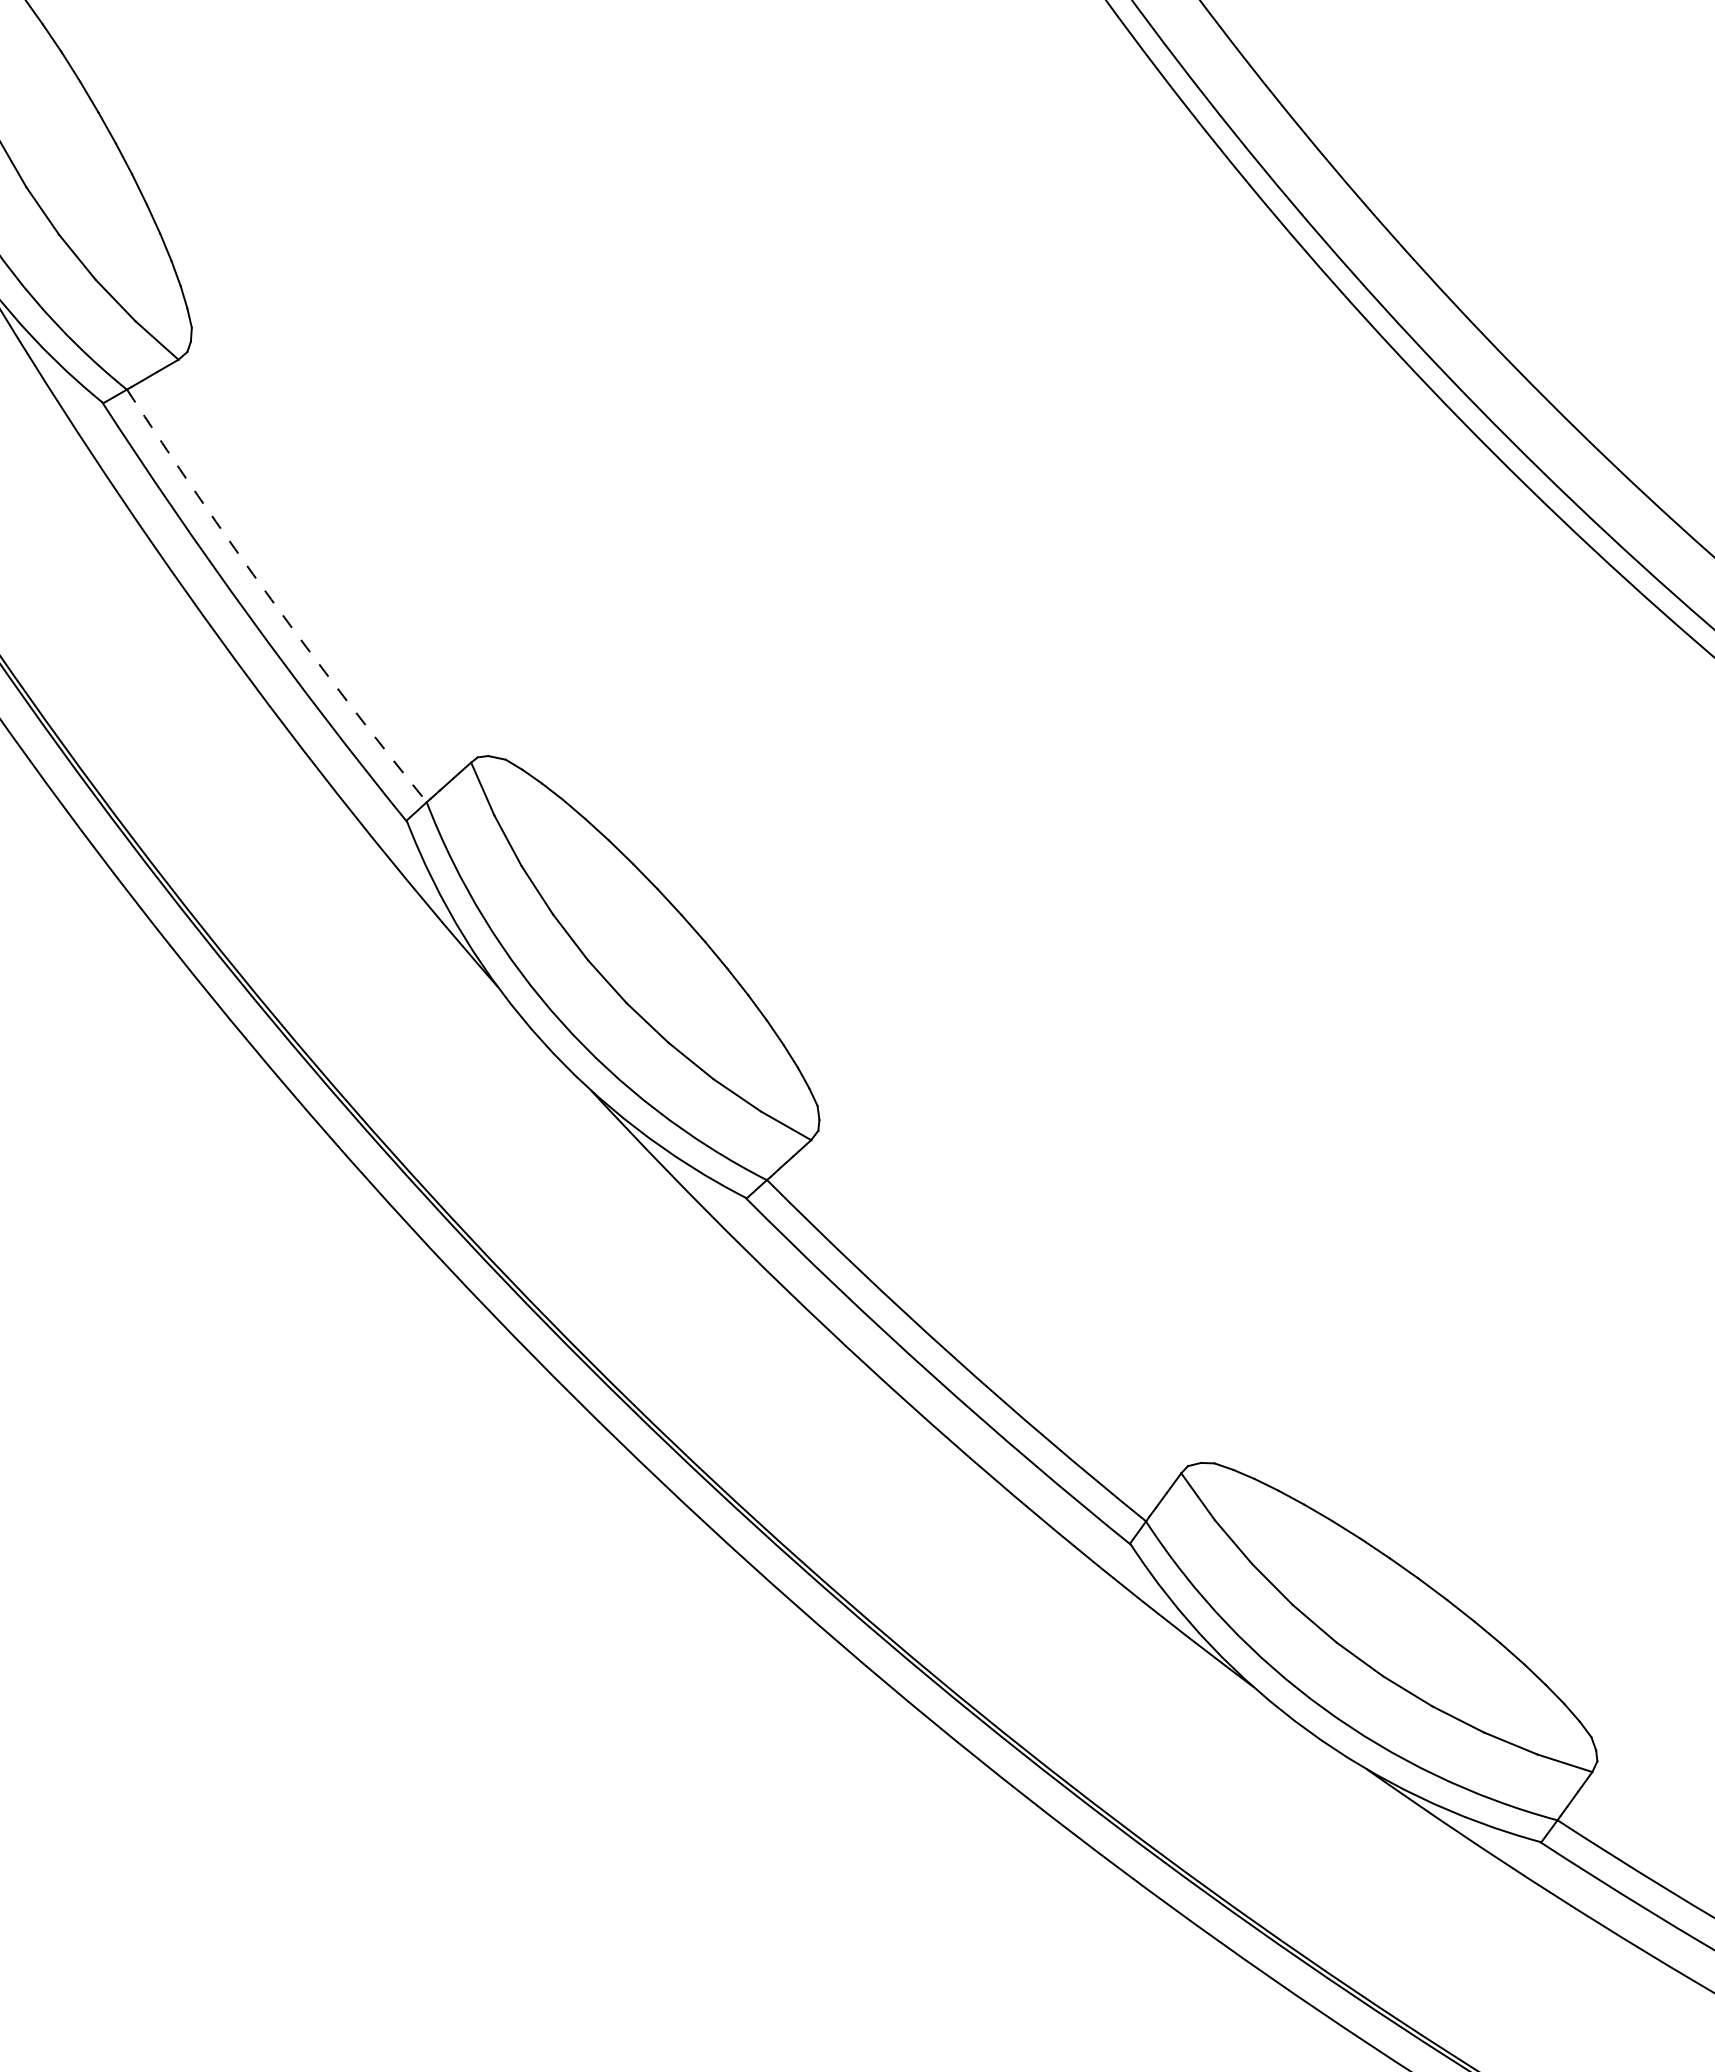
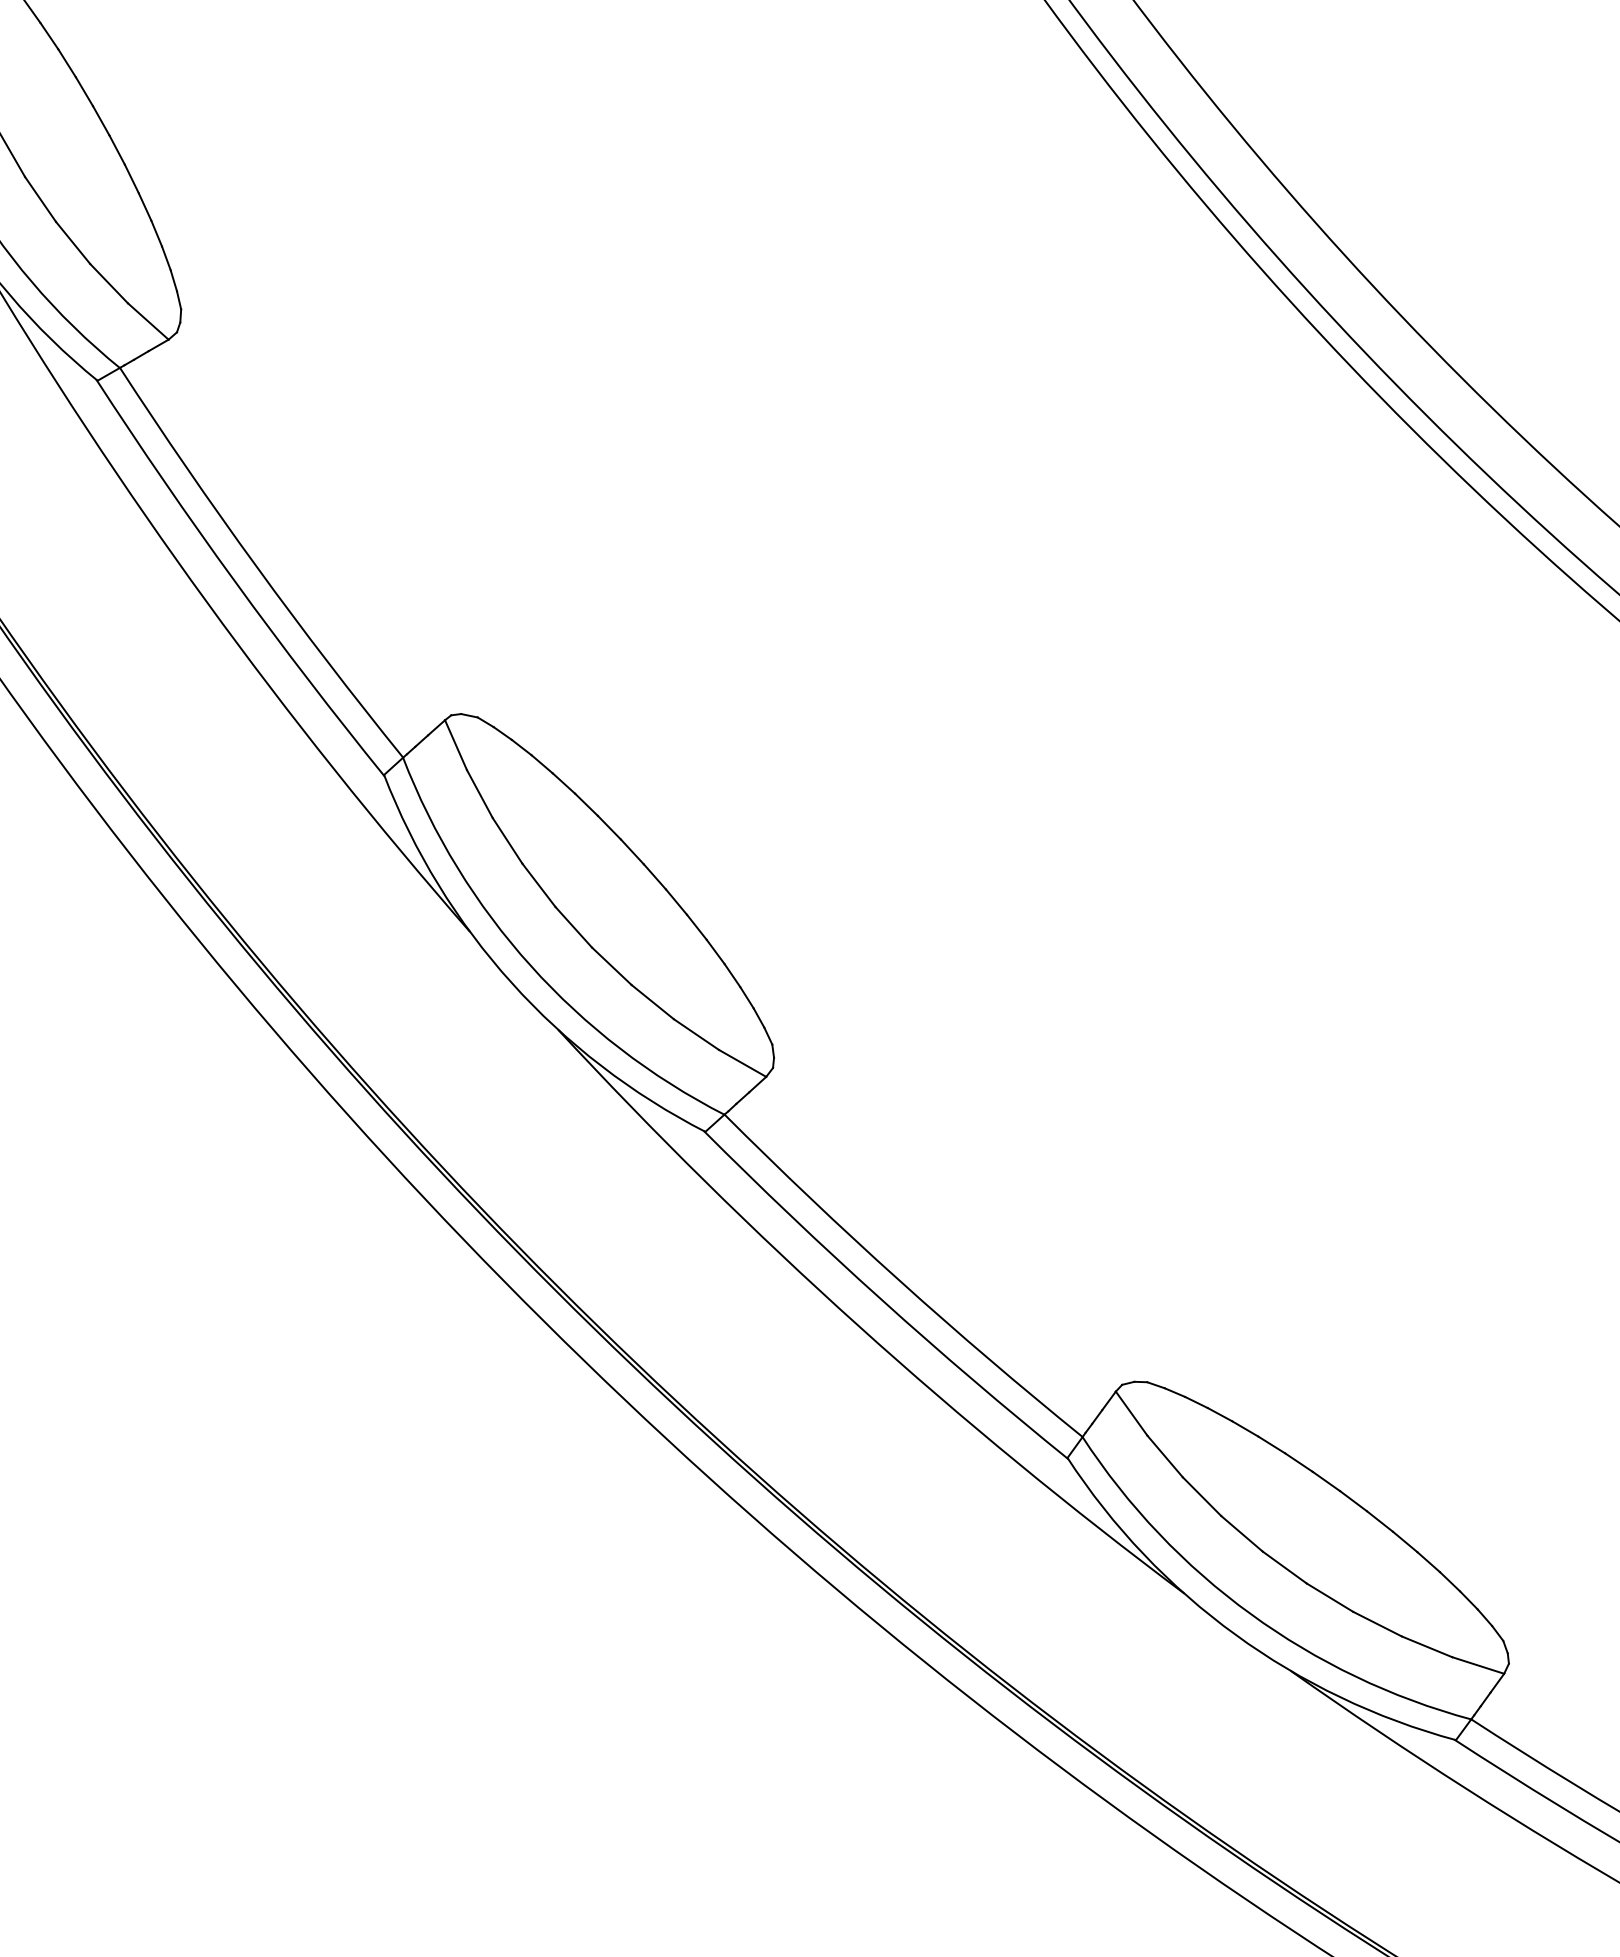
arc: (271, 599) -> (256, 566), dashed -> solid

